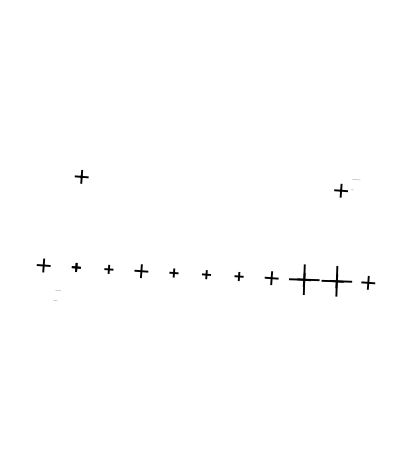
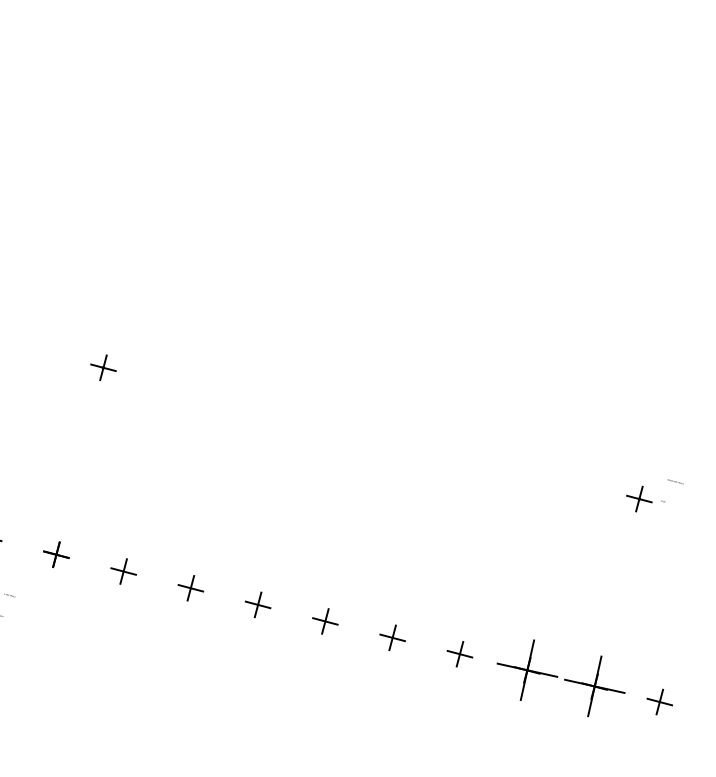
part: (76, 267) -> (56, 554), size x1.67
part: (108, 269) -> (122, 571), size x1.67
part: (173, 272) -> (257, 603), size x1.67
part: (206, 274) -> (325, 620), size x1.67
part: (238, 276) -> (391, 637), size x1.67

